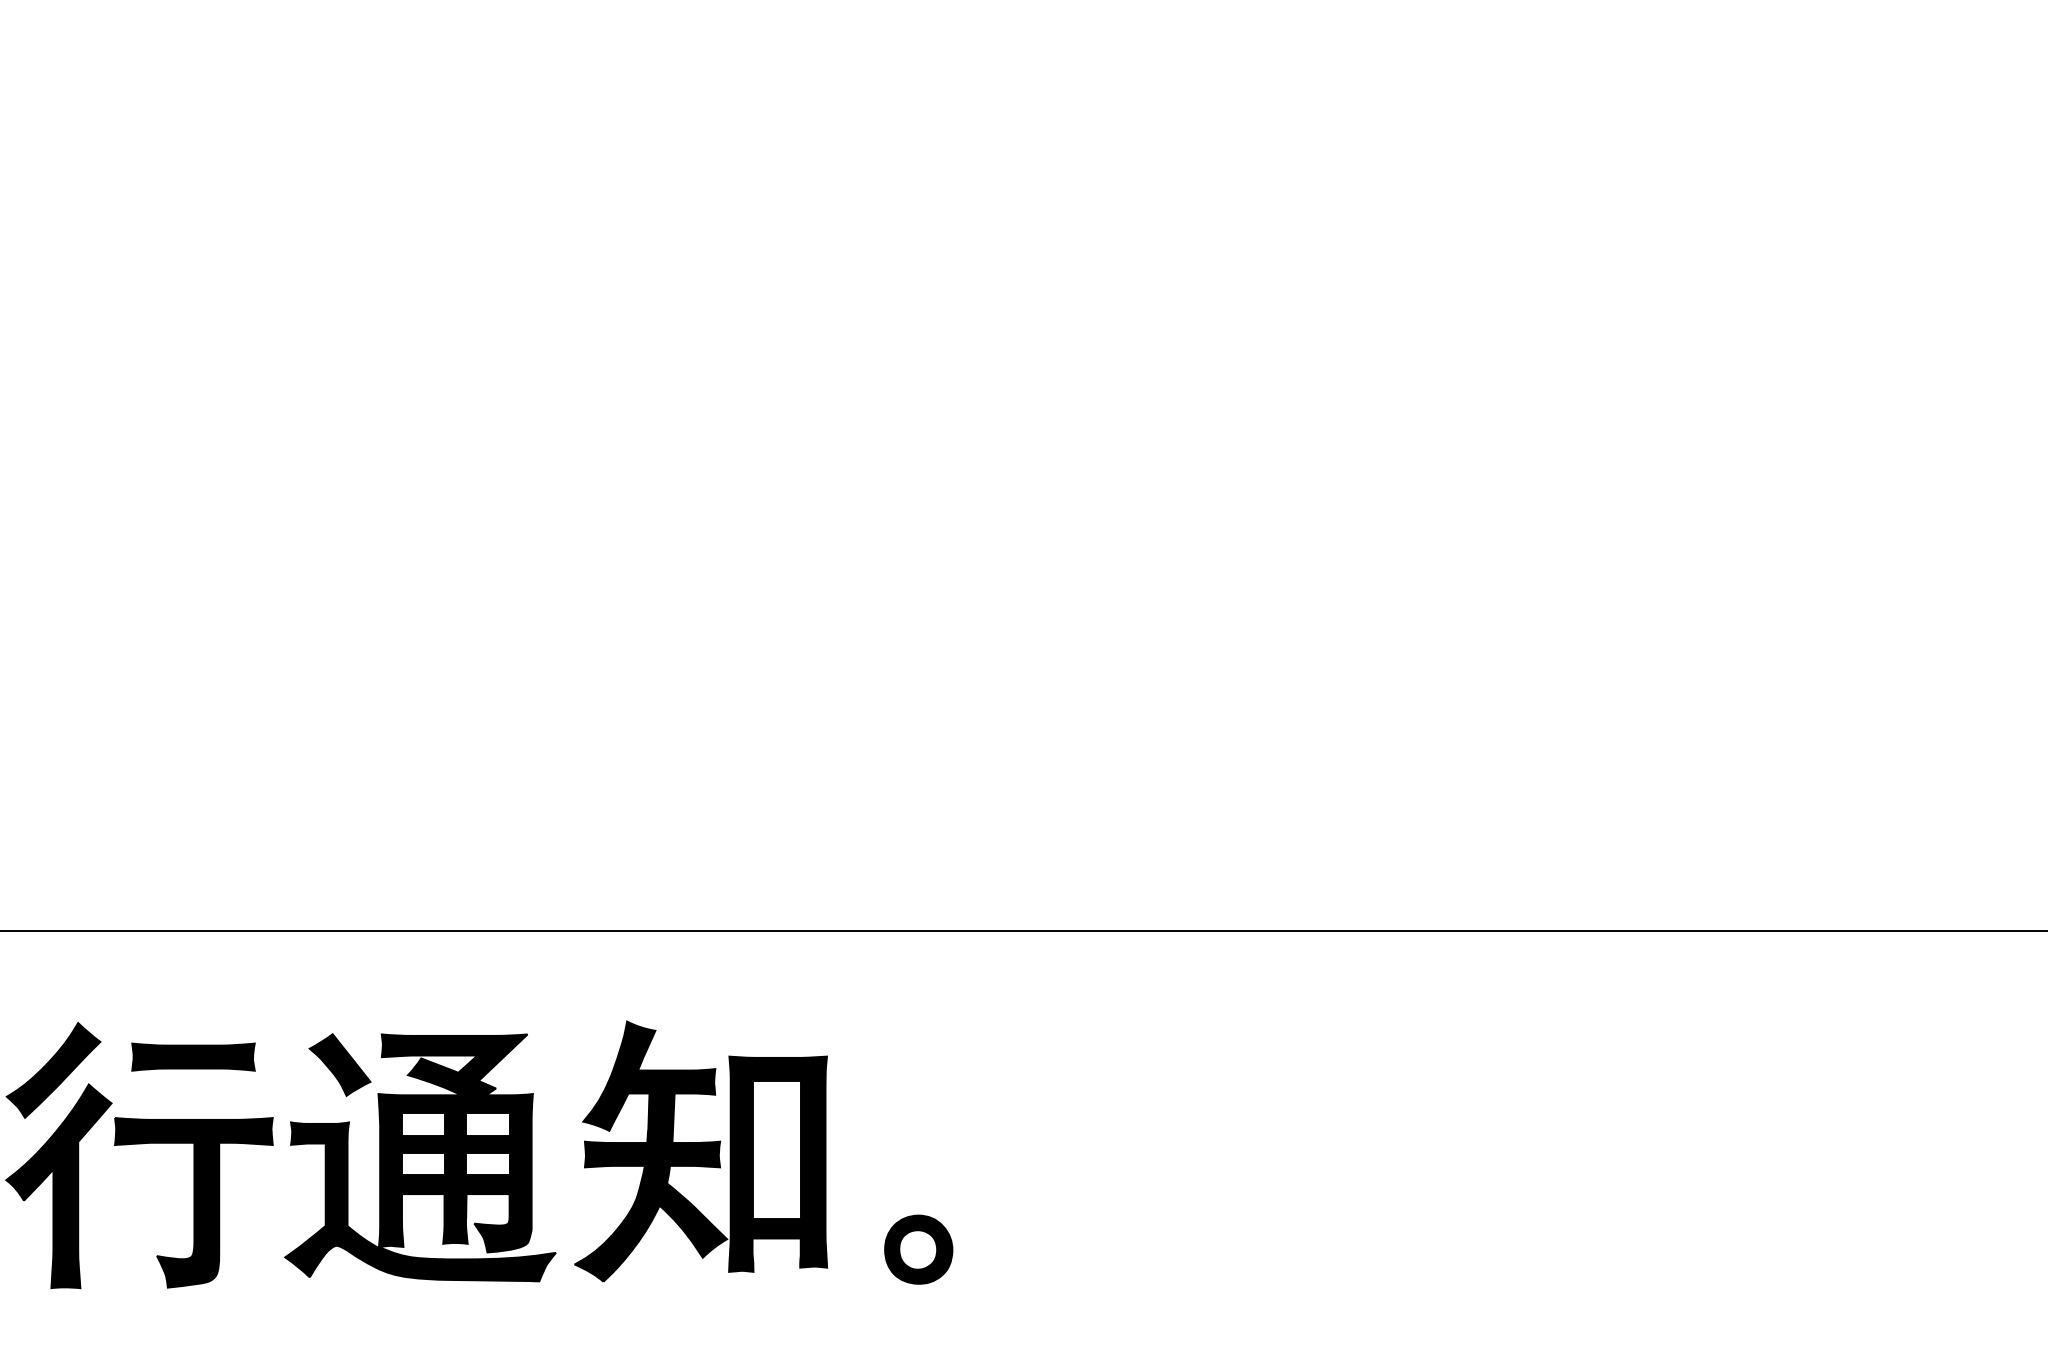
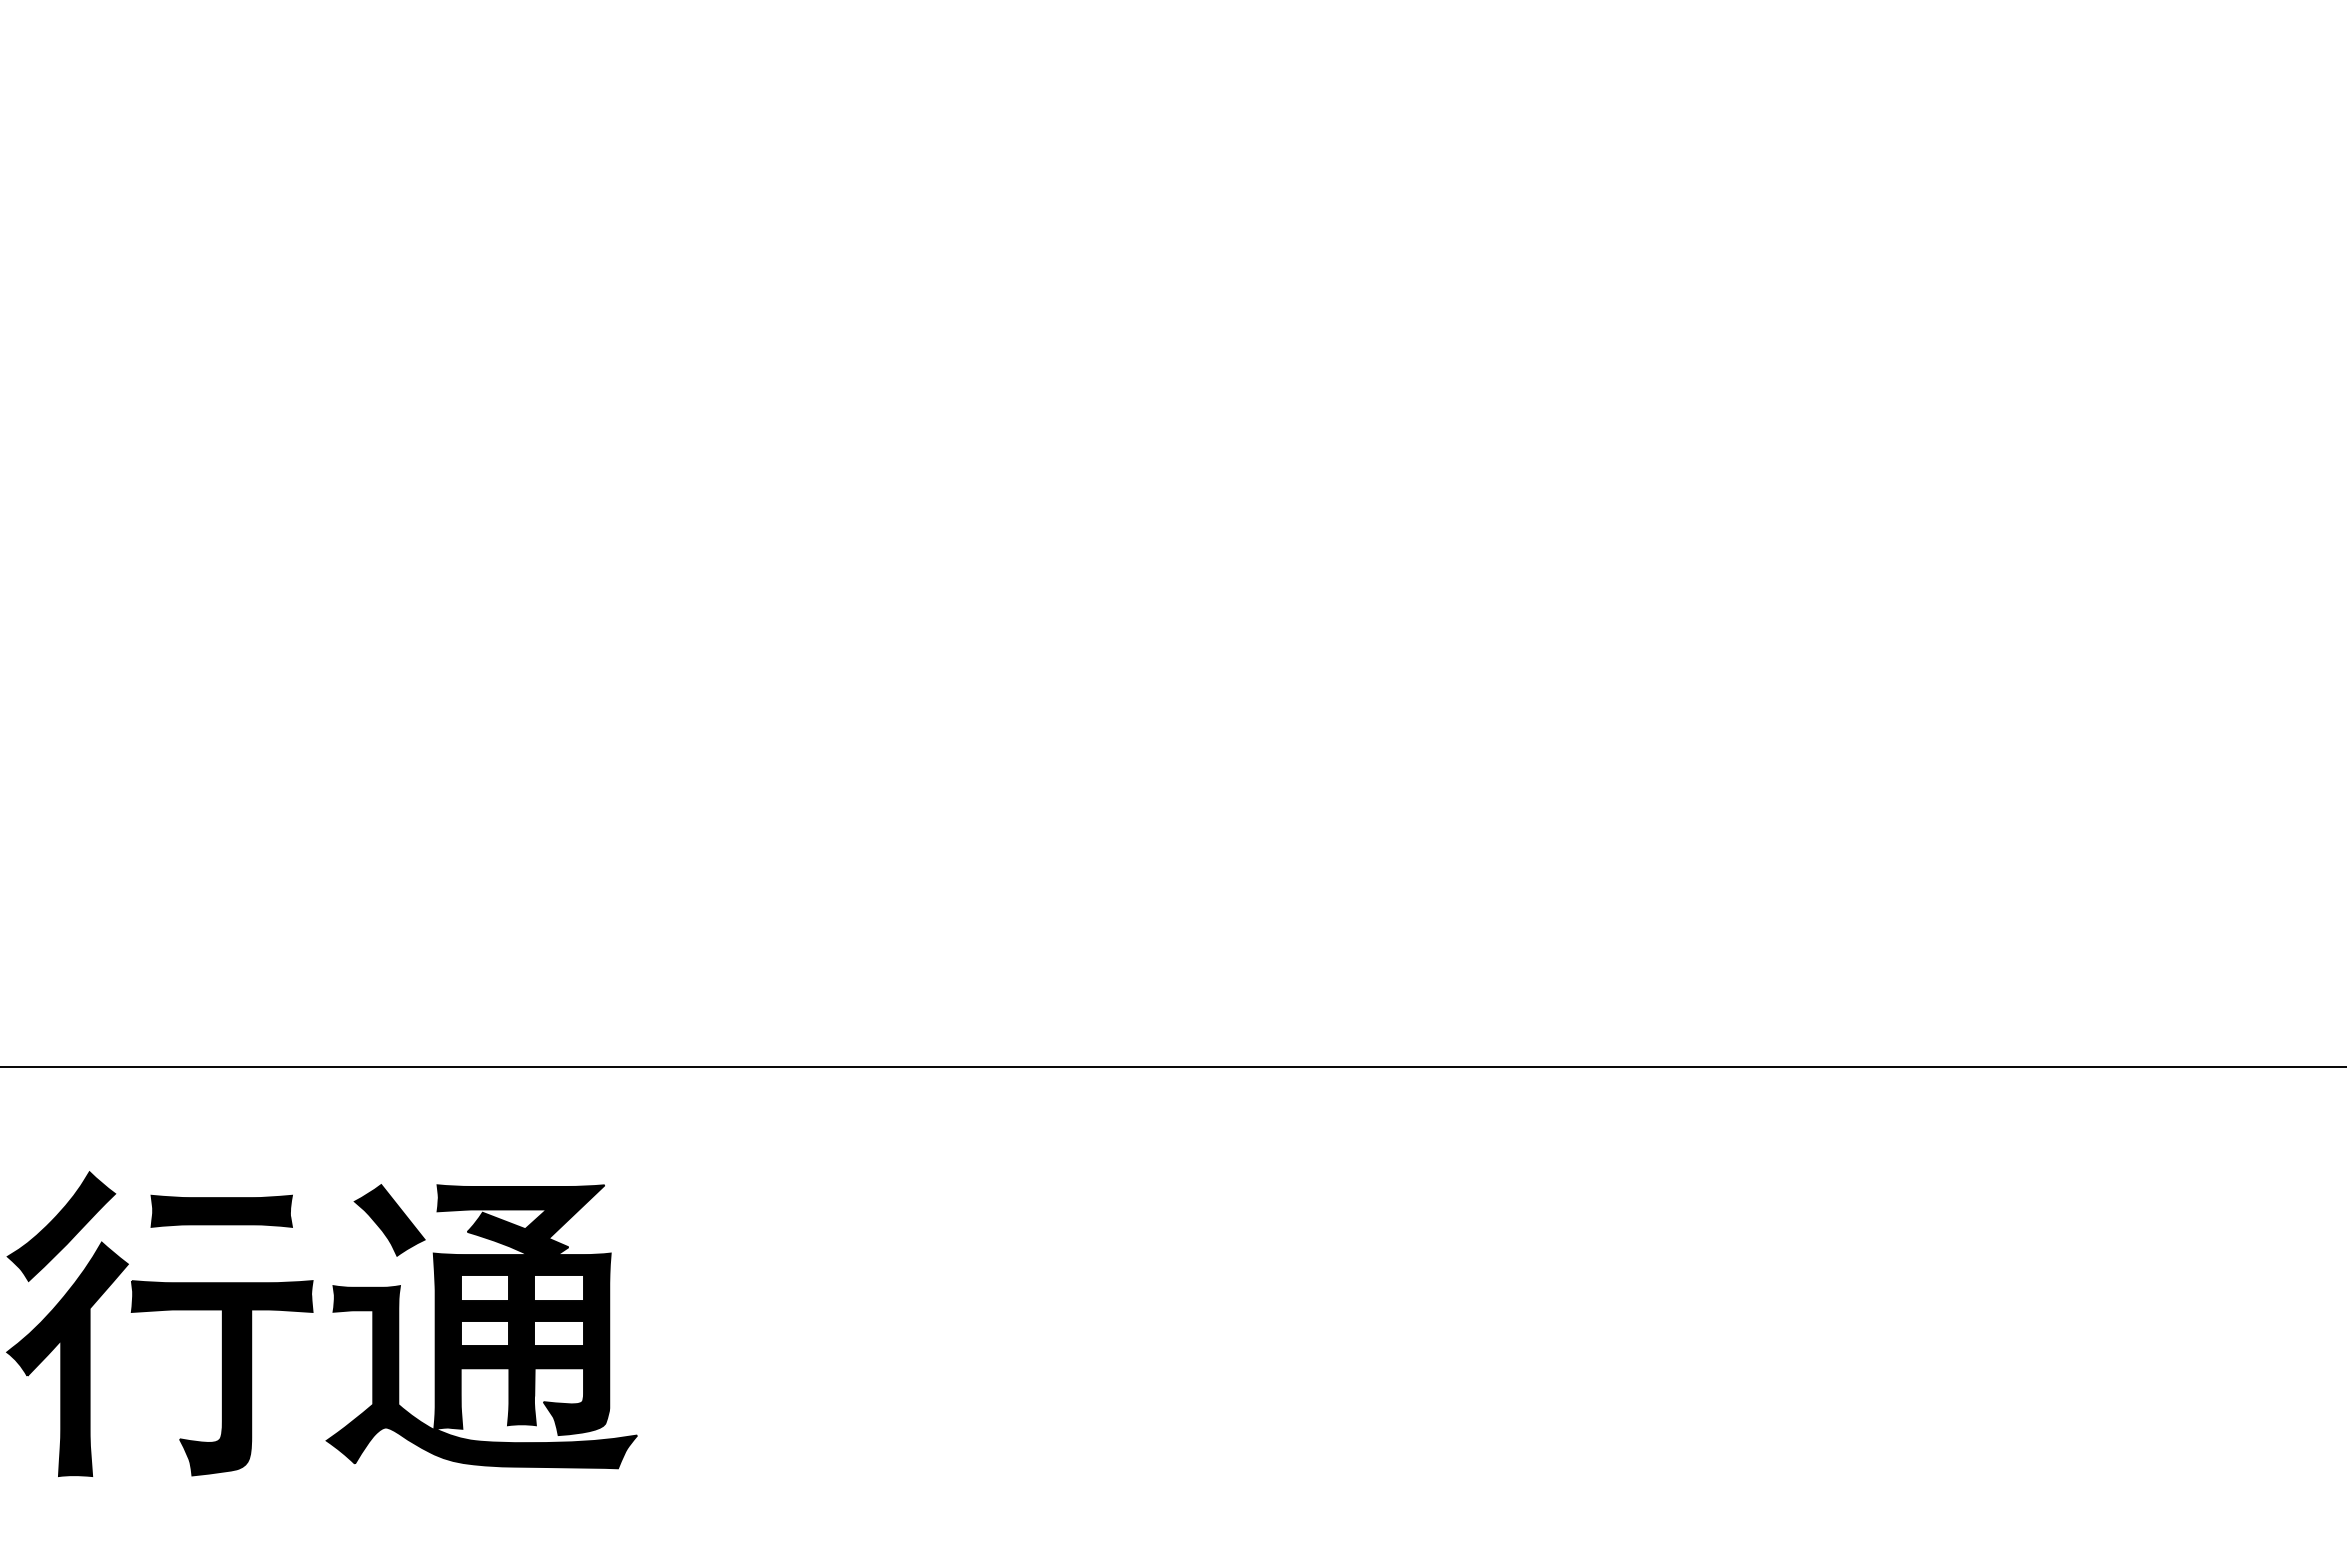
part: (701, 1151) -> (803, 1319), removed
part: (918, 1249) -> (1052, 1431), removed

